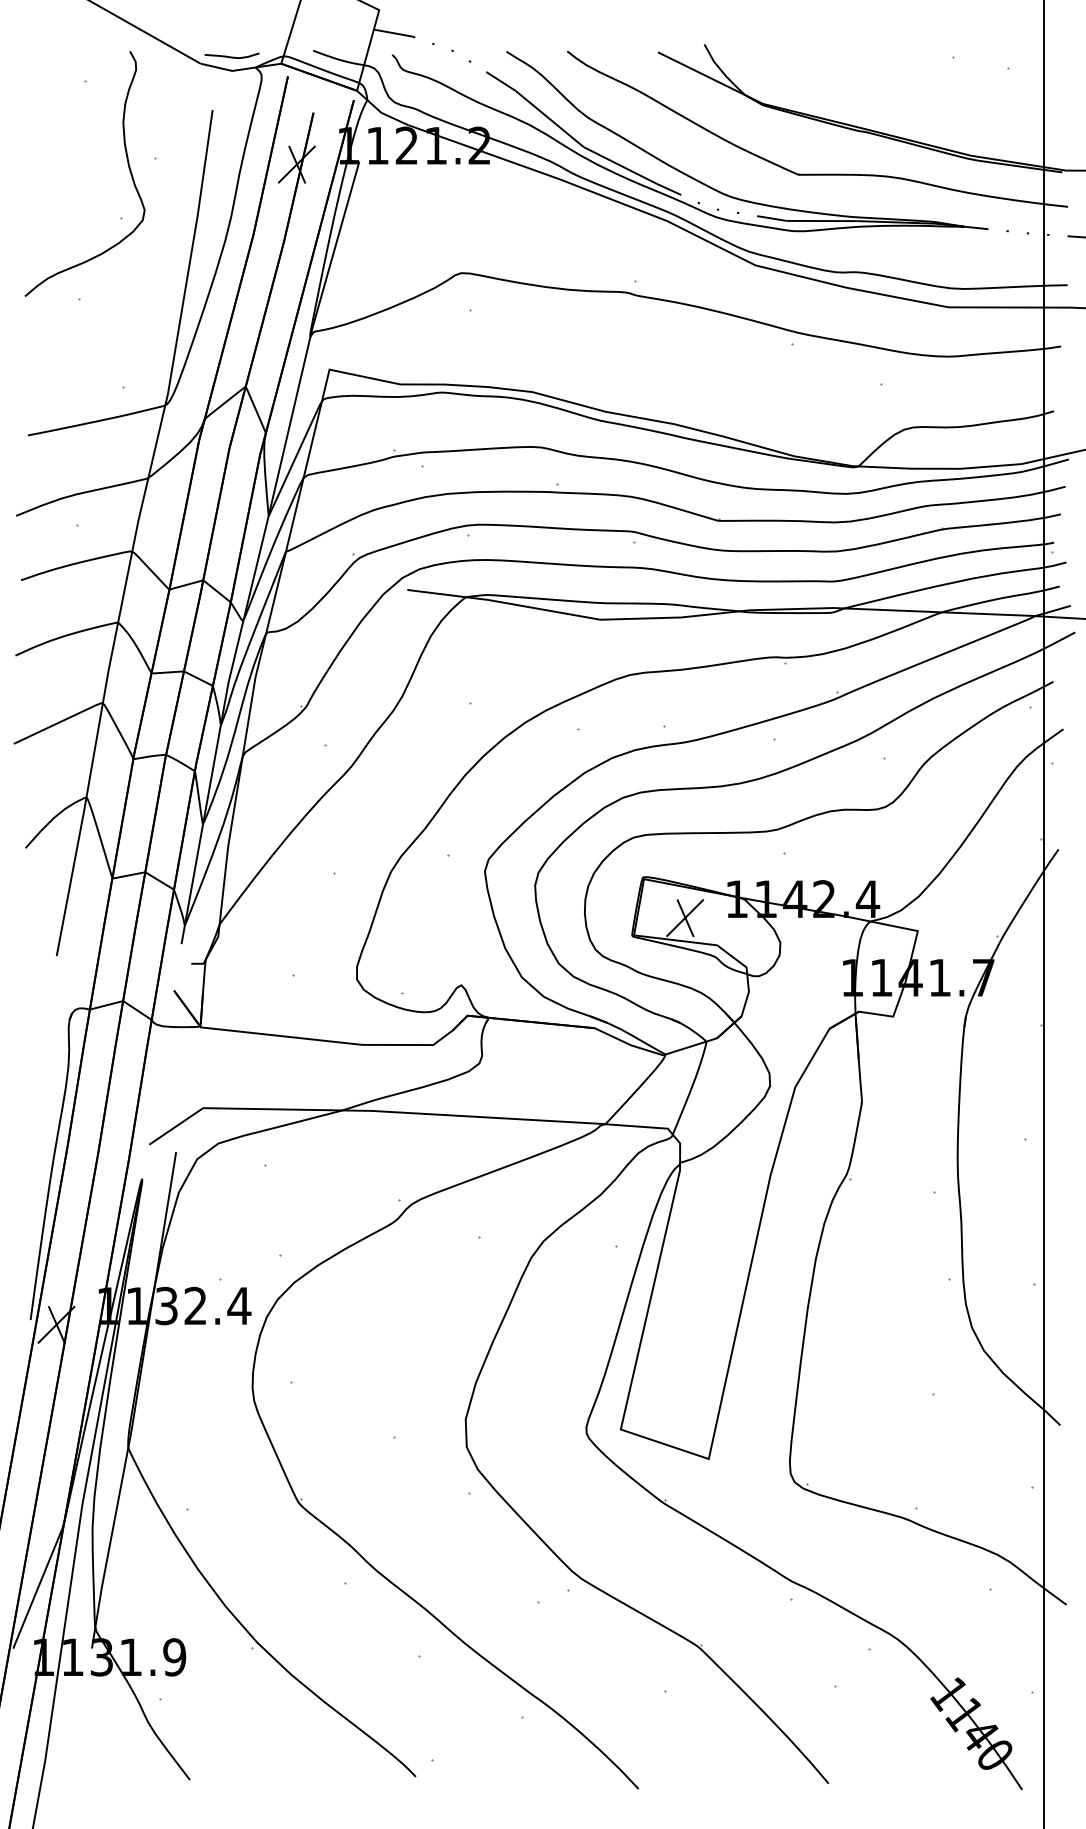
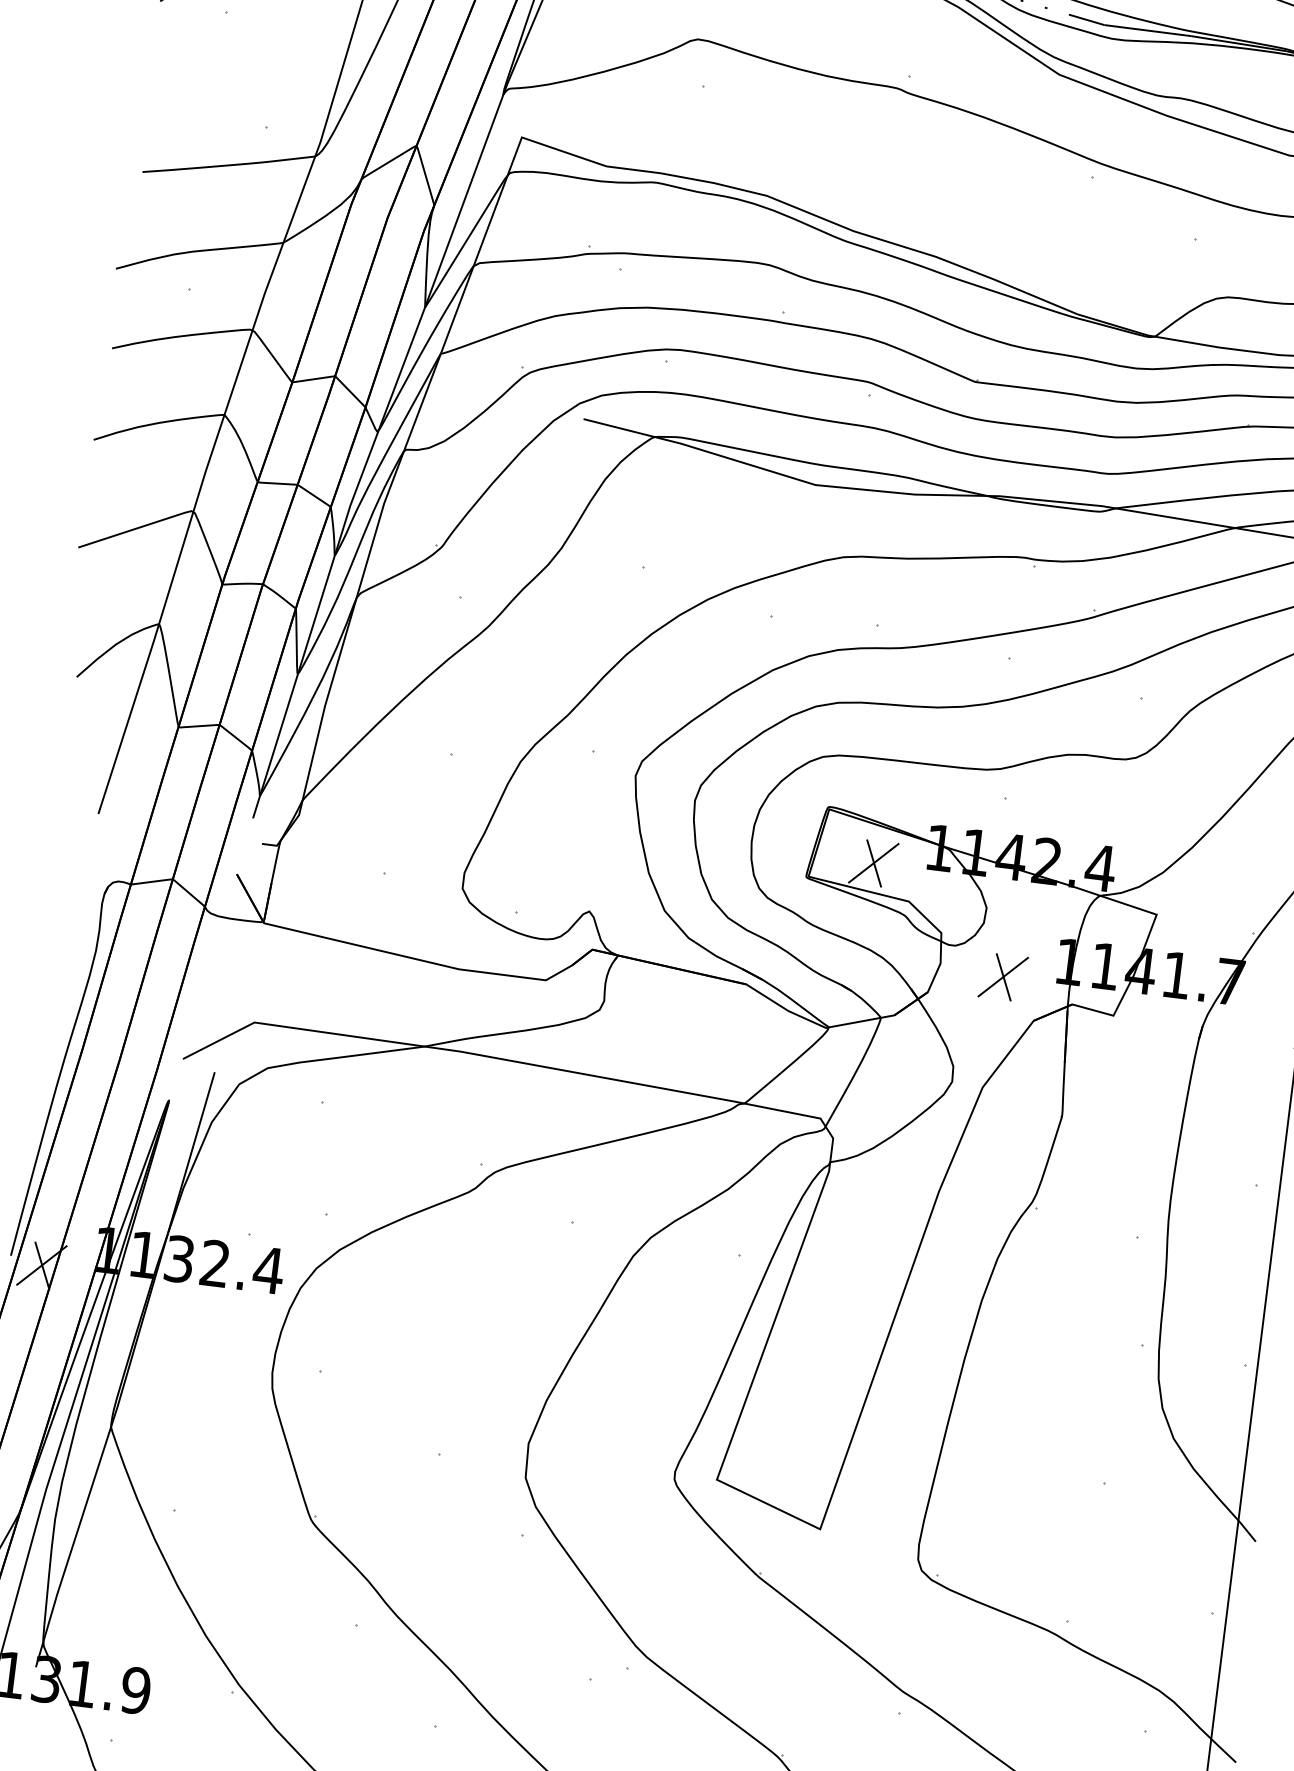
part: (800, 996) -> (1003, 976), added

